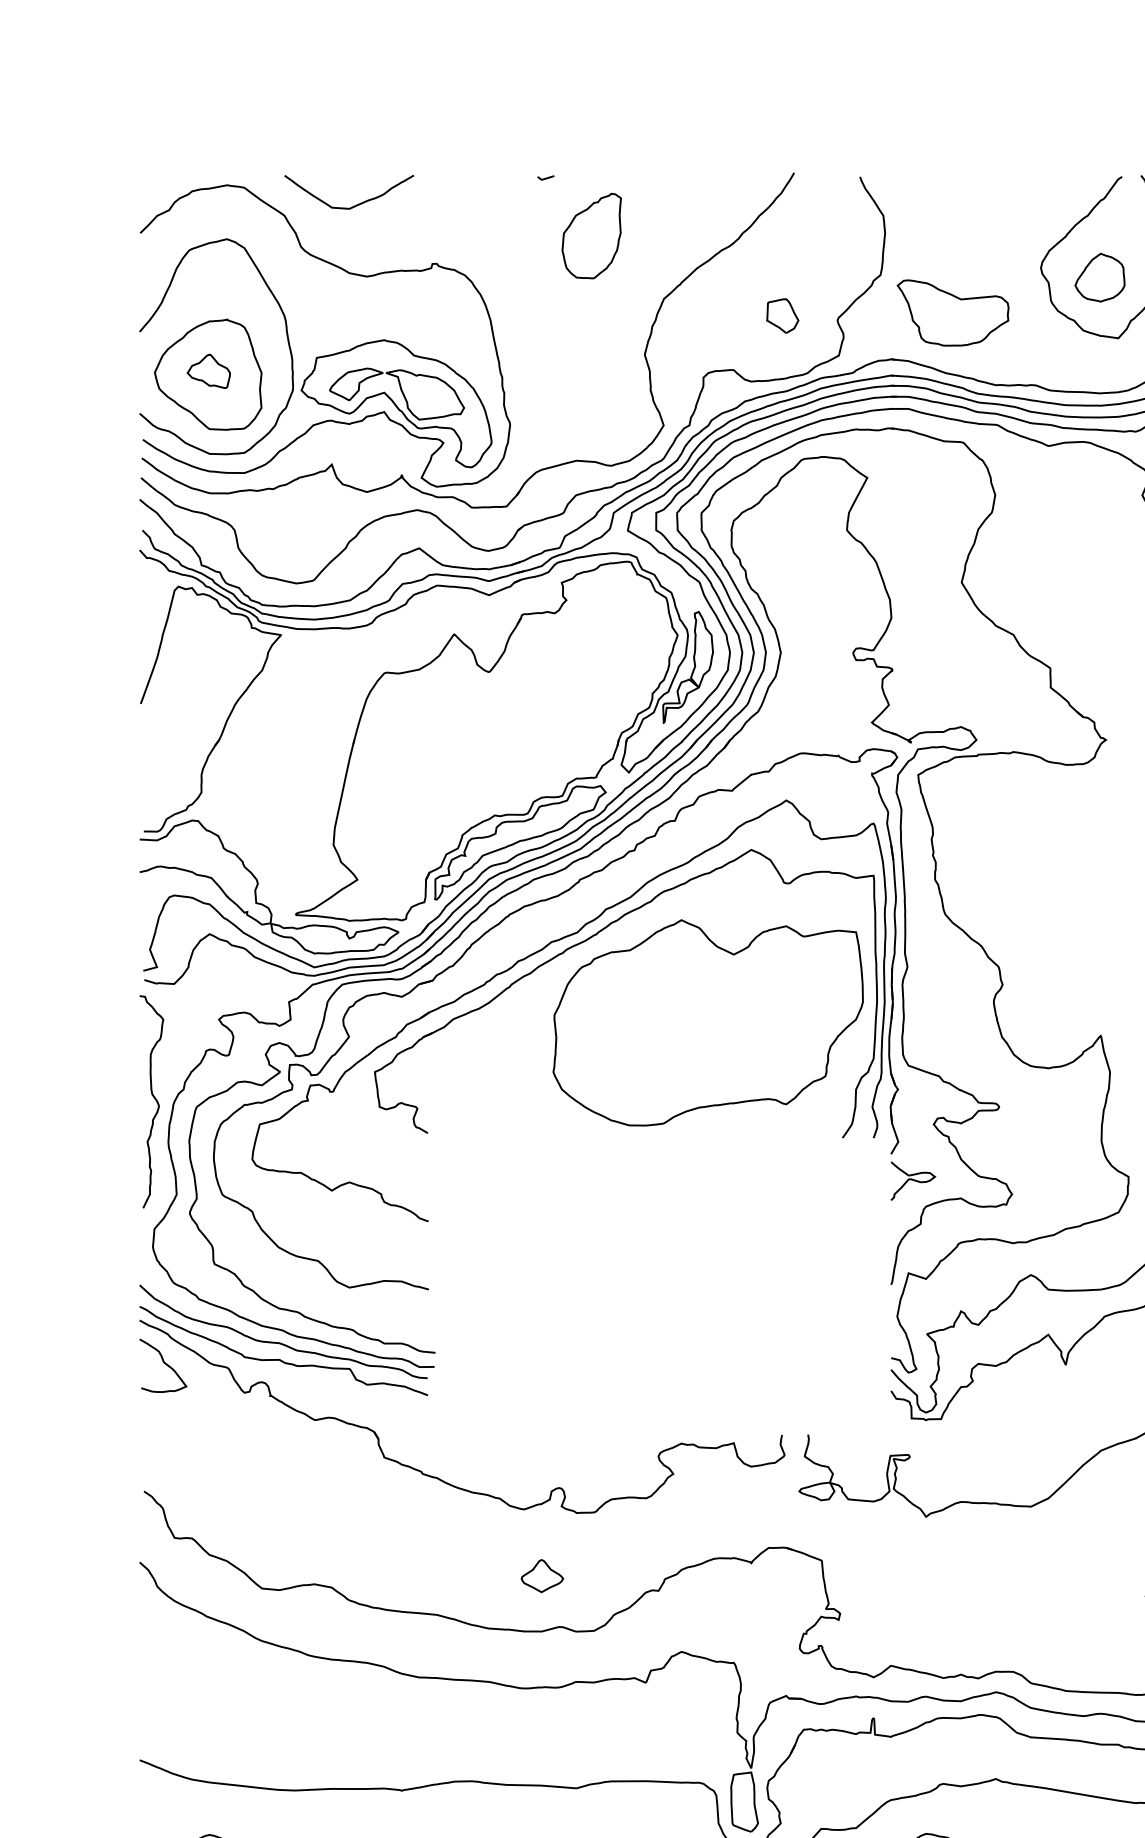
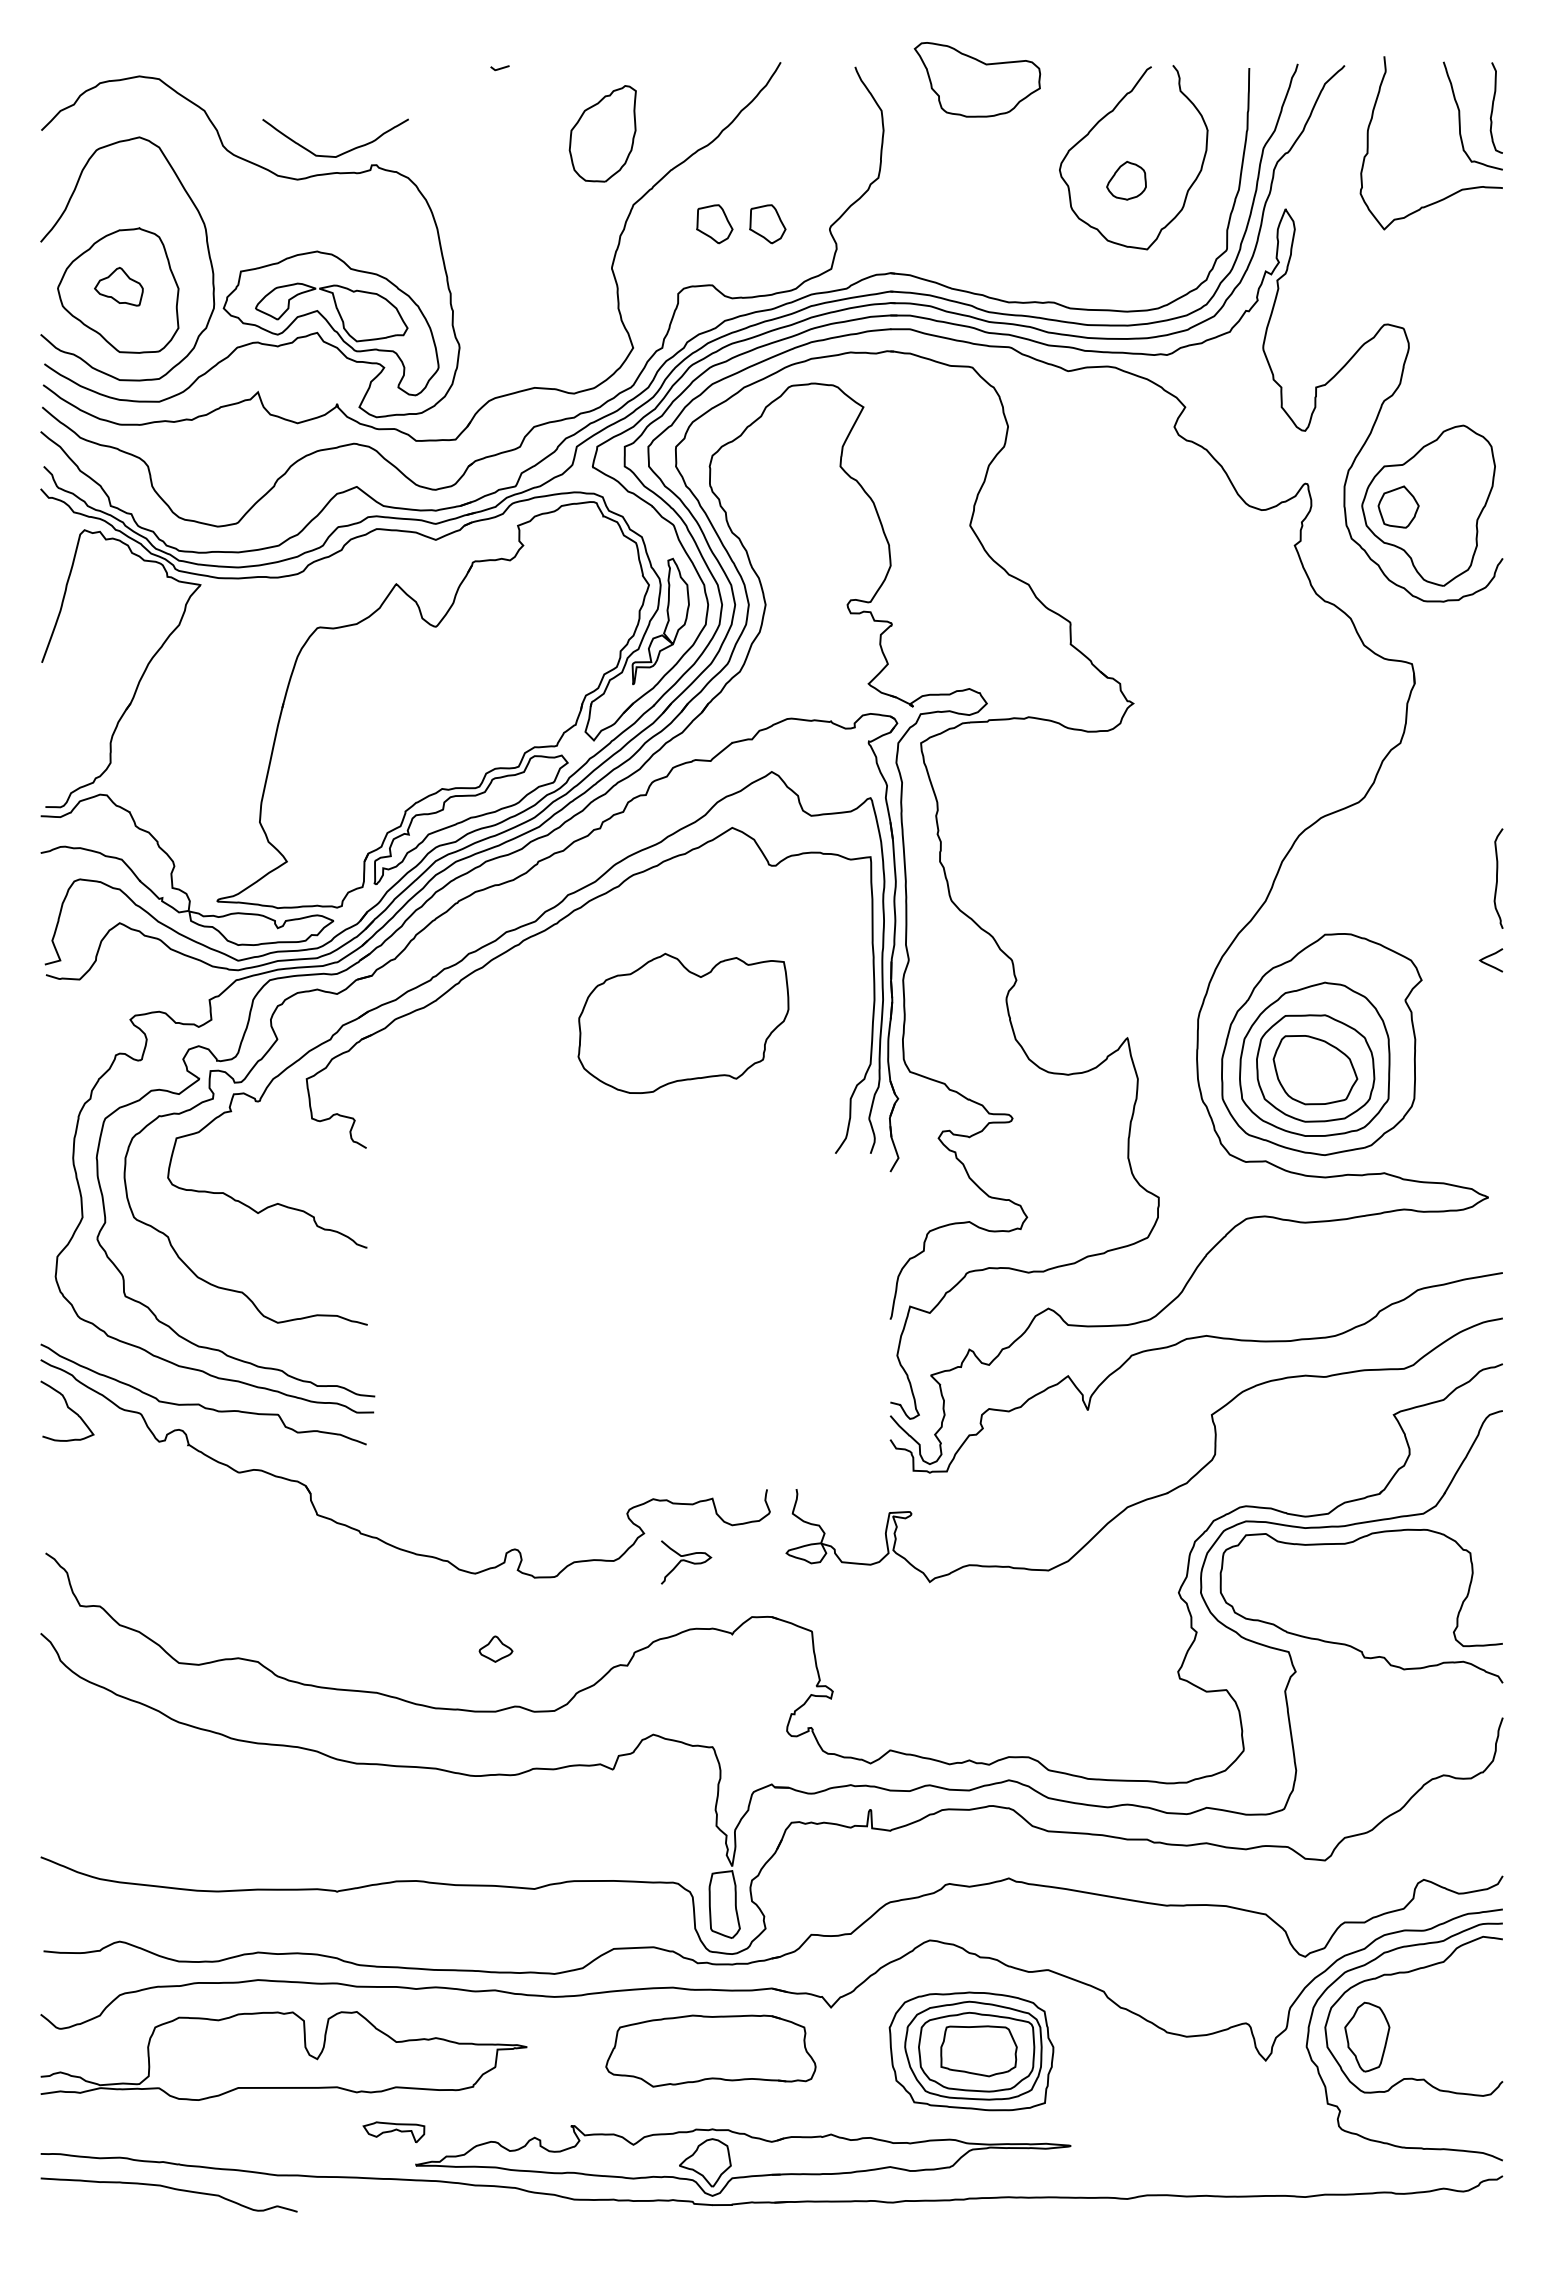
curve: (353, 205) -> (340, 153), moved
part: (591, 235) -> (602, 133), moved
part: (1099, 277) -> (1126, 180), size x0.7
part: (953, 312) -> (977, 79), moved
part: (735, 316) -> (714, 224), added
part: (708, 1022) -> (683, 1023), size x0.6
curve: (155, 1100) -> (58, 1111), removed
curve: (913, 1180) -> (686, 1561), moved
curve: (279, 1342) -> (198, 1384), removed
part: (541, 1576) -> (495, 1649), size x0.7

